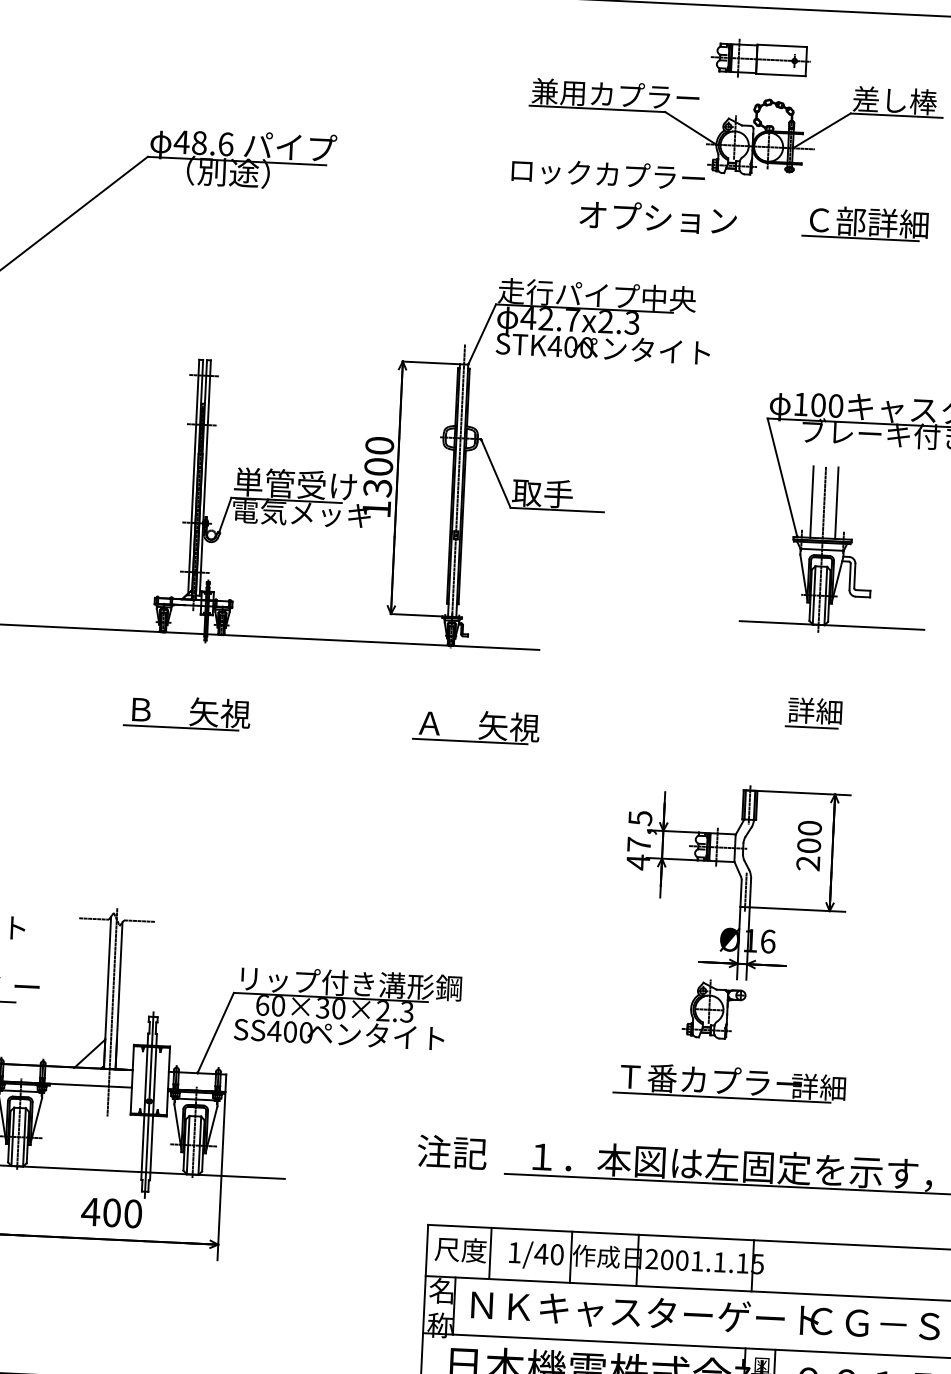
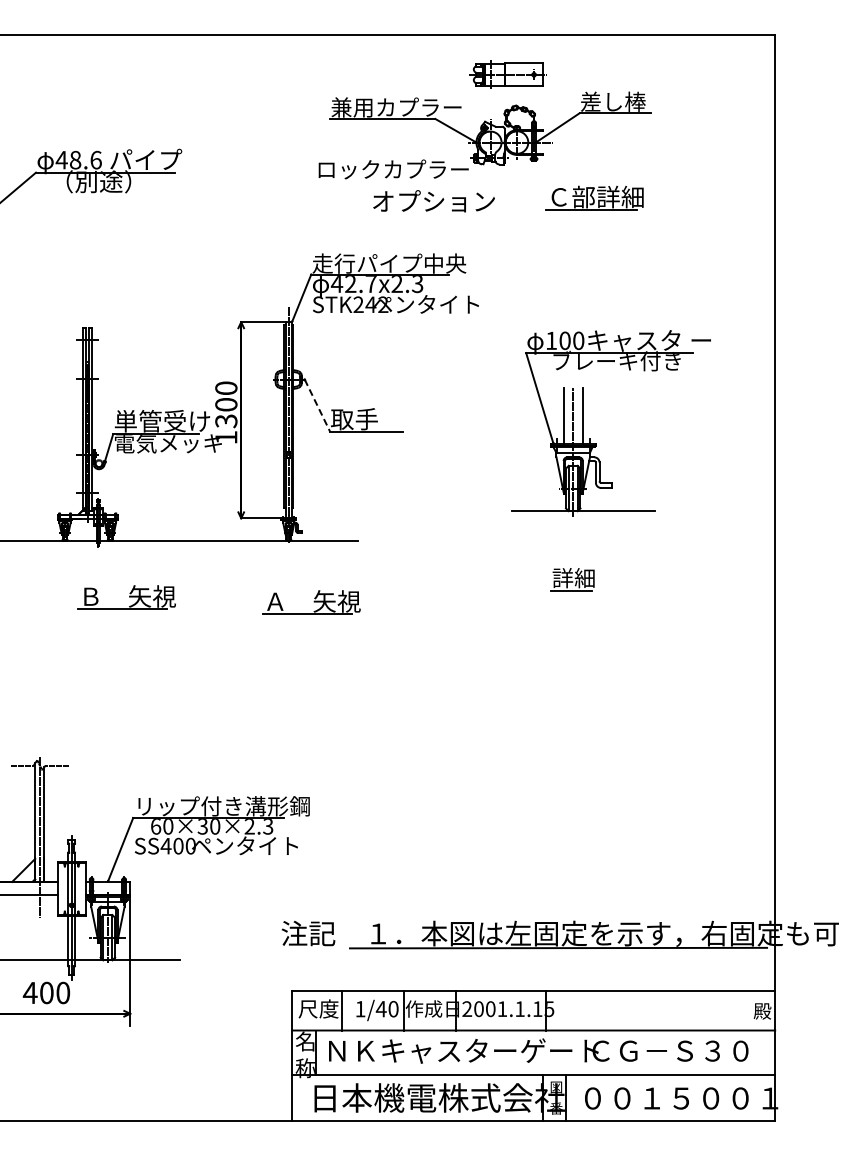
text: (570, 346) -> (370, 304), STK400 -> STK242
line: (495, 474) -> (317, 406), solid -> dashed
part: (186, 712) -> (126, 597), moved
part: (735, 941) -> (520, 759), removed

